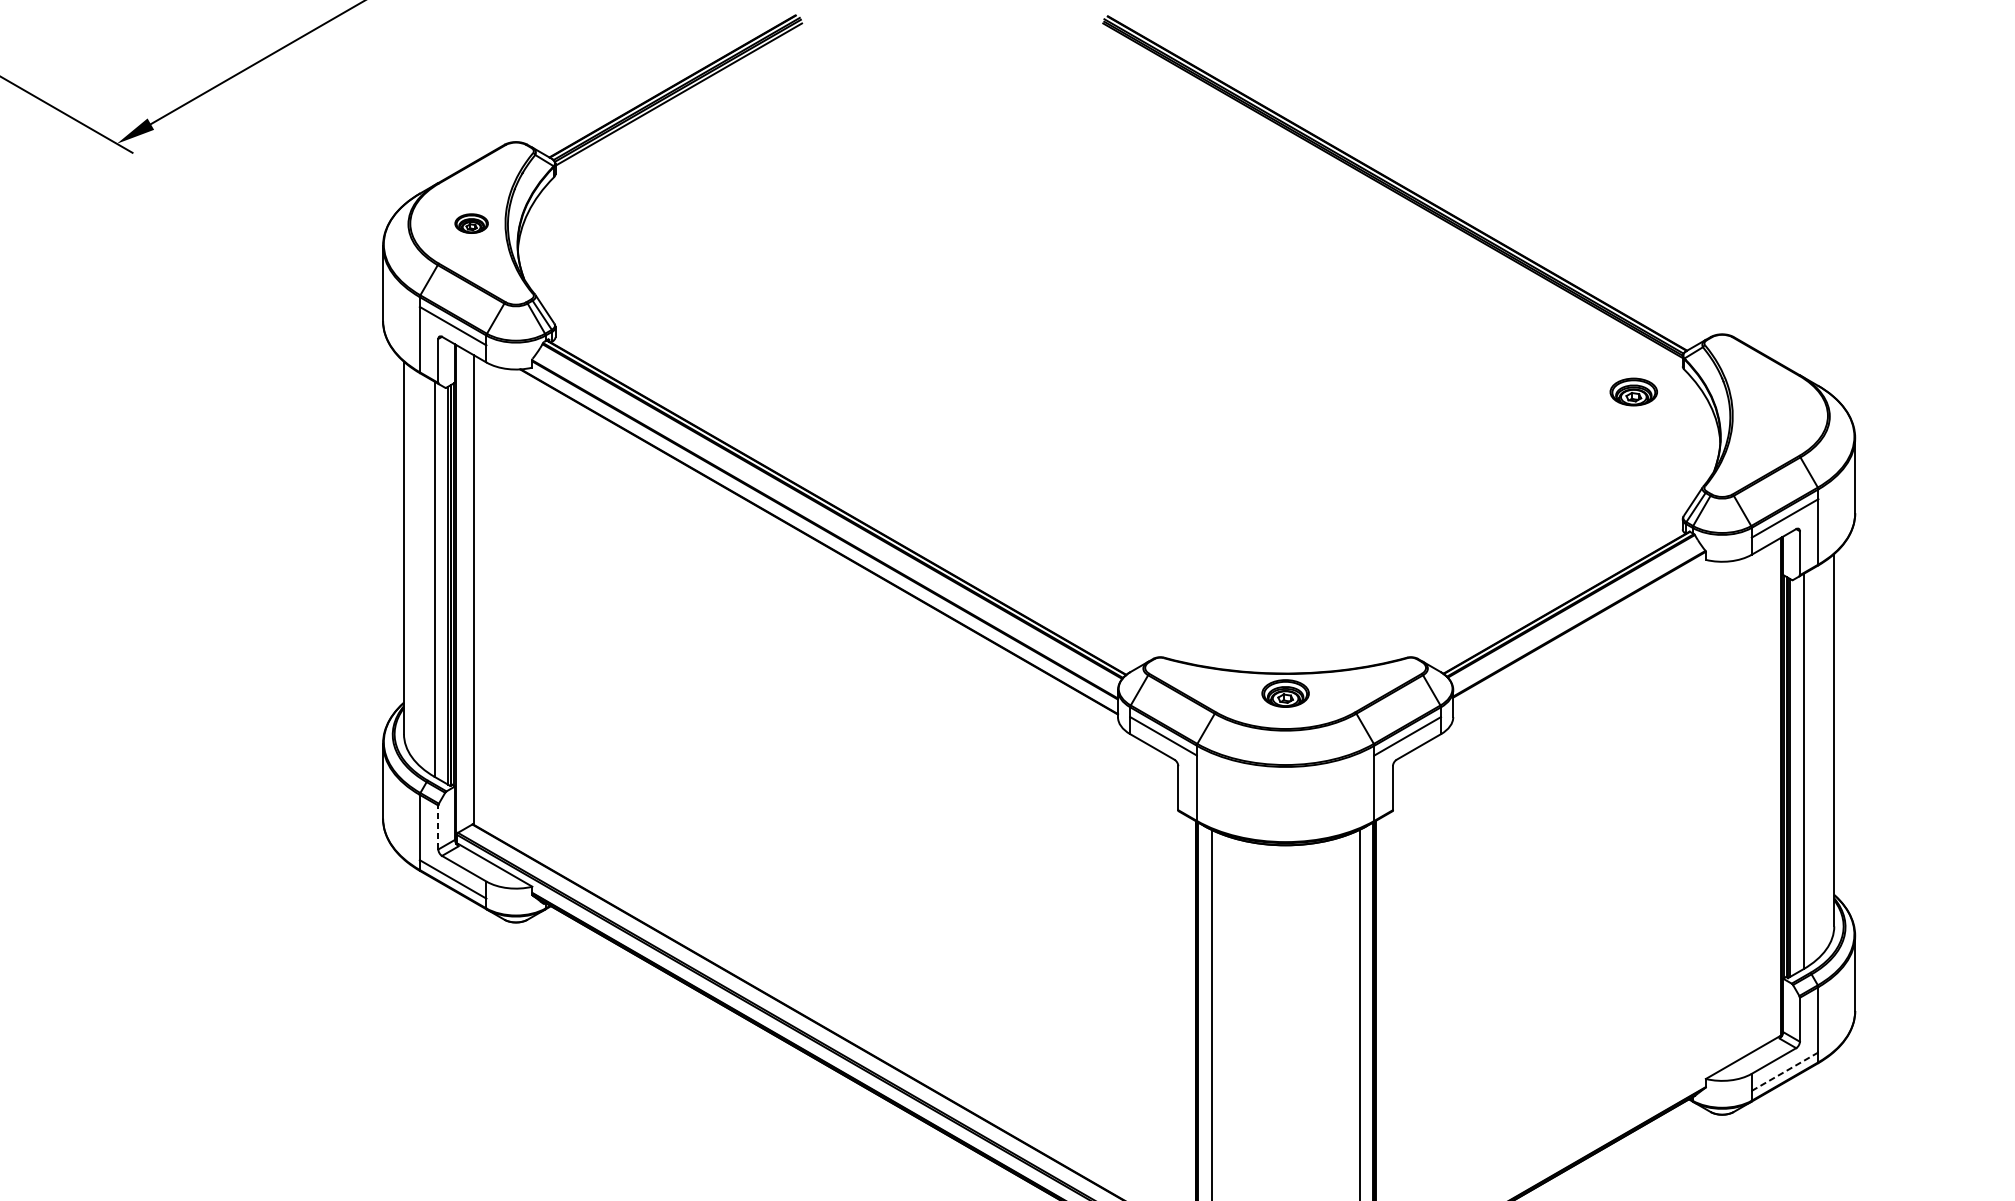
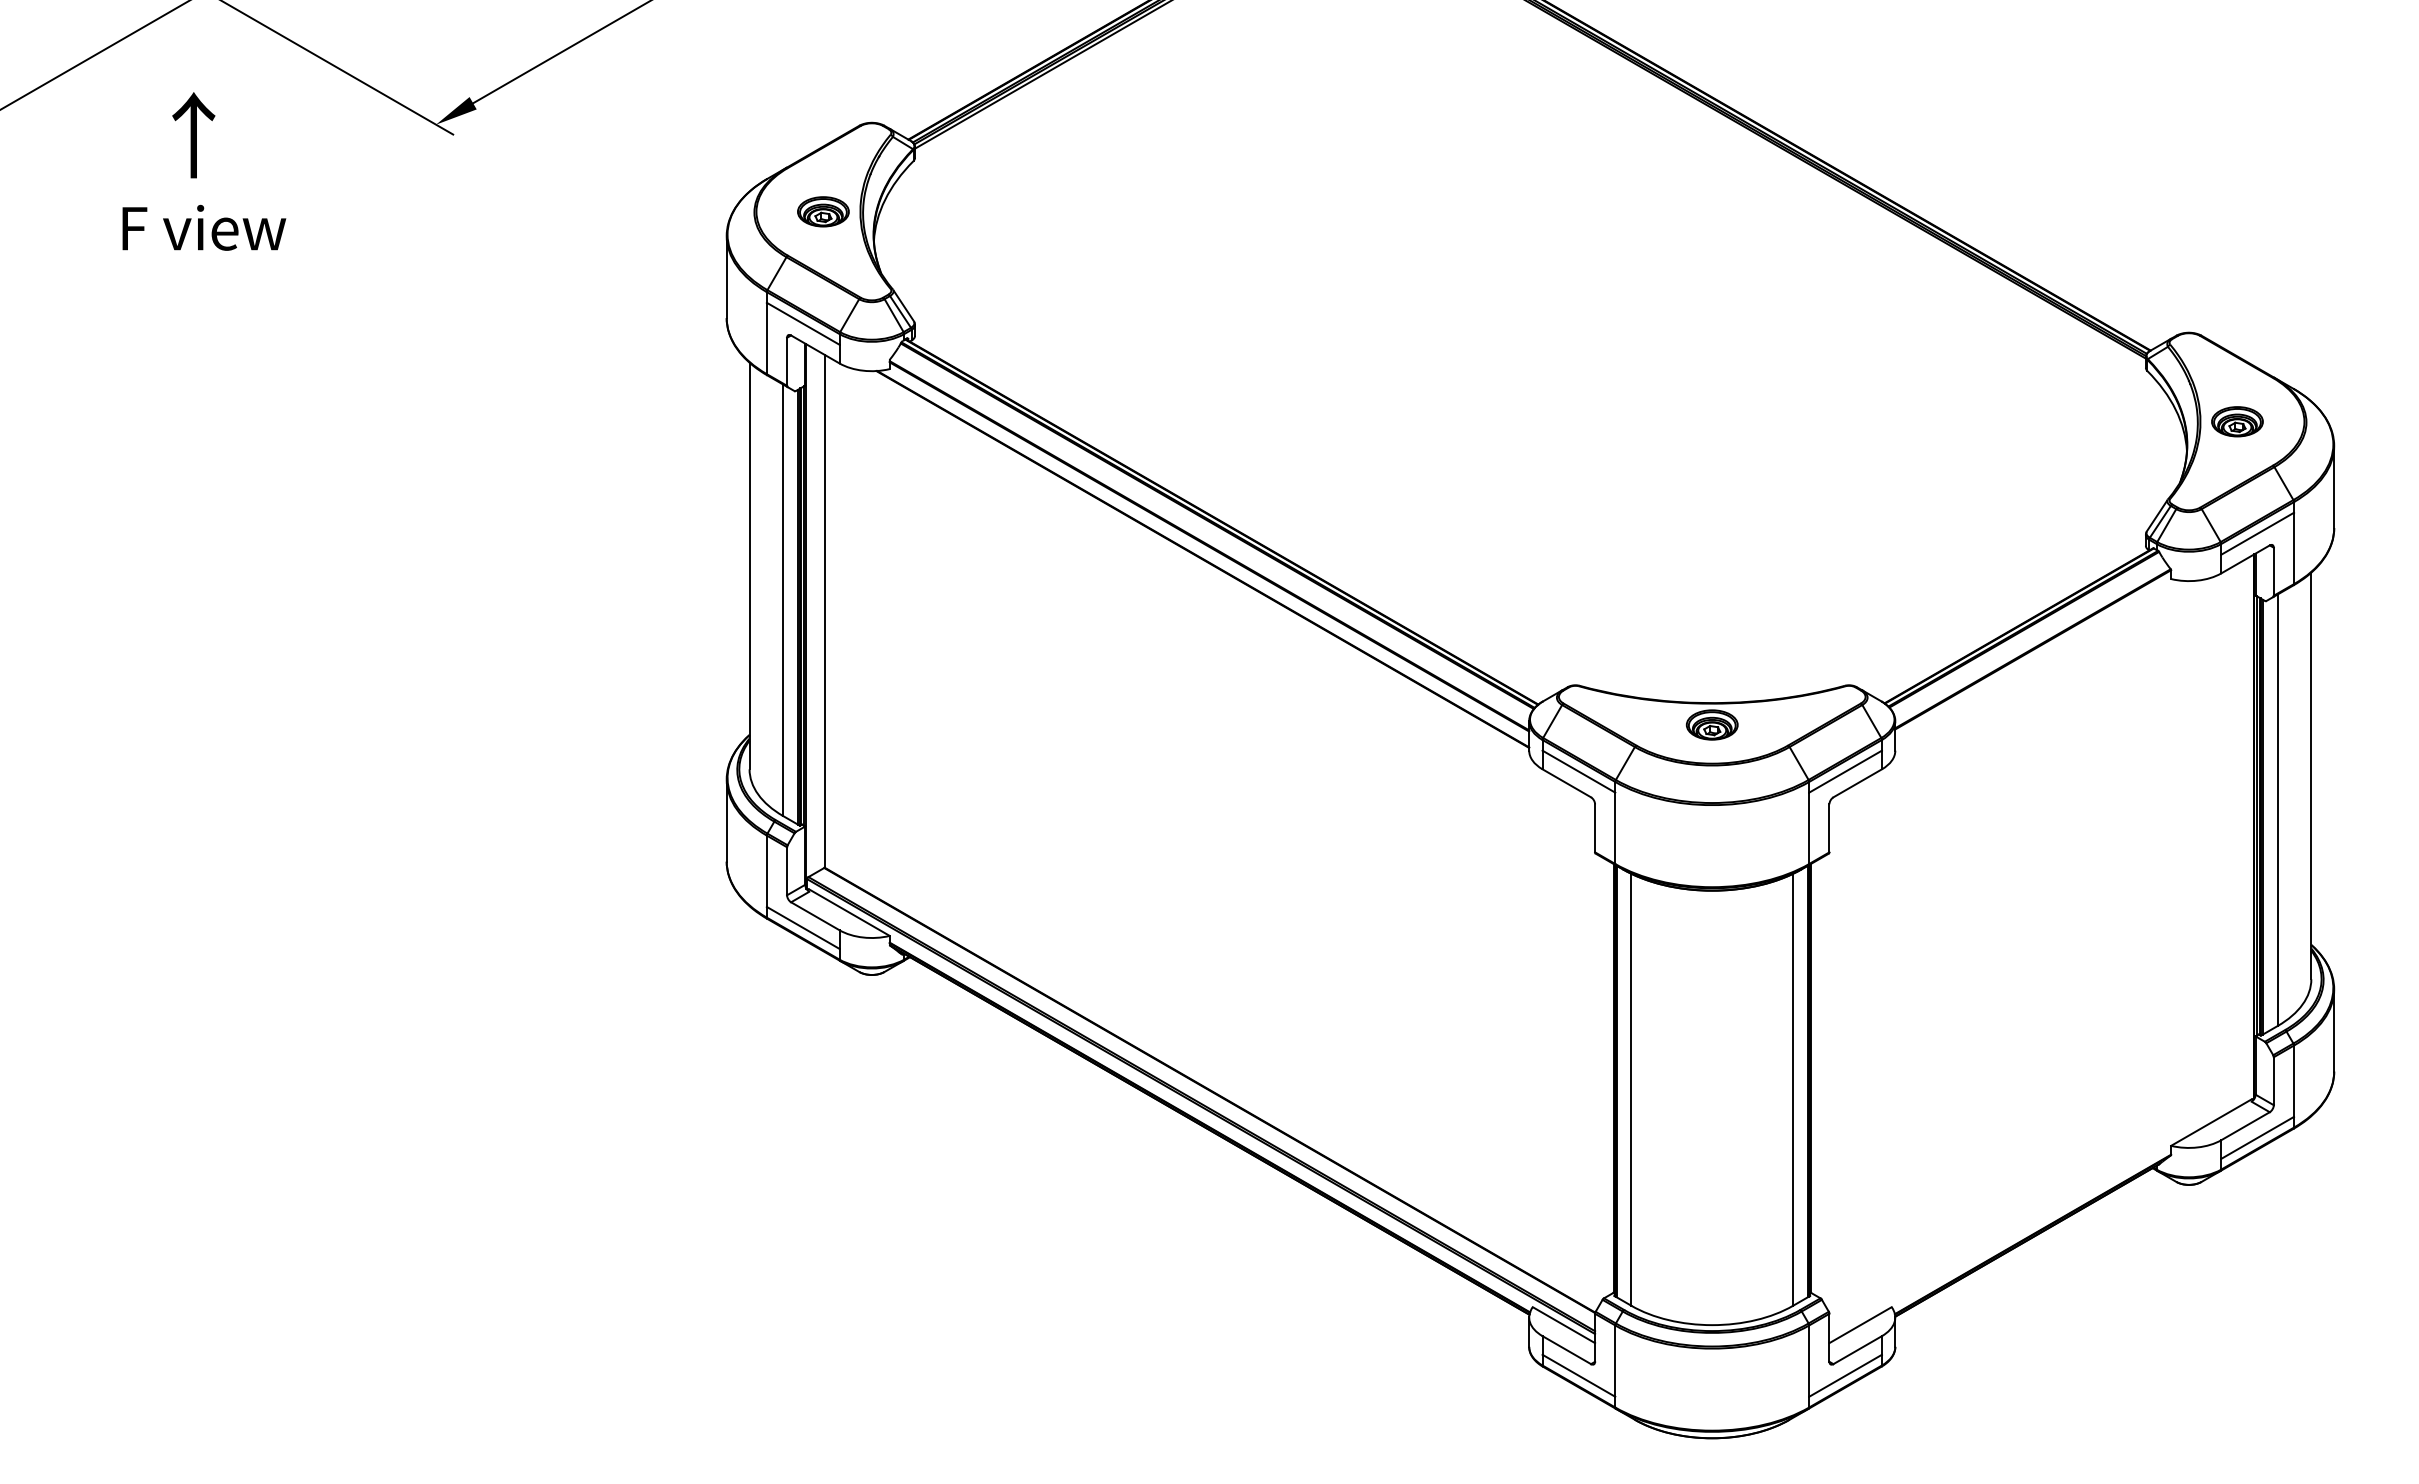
part: (471, 223) -> (823, 211), size x1.43
part: (1633, 391) -> (2237, 421), moved
line: (438, 826) -> (787, 870), dashed -> solid
line: (1784, 1071) -> (2257, 1137), dashed -> solid

